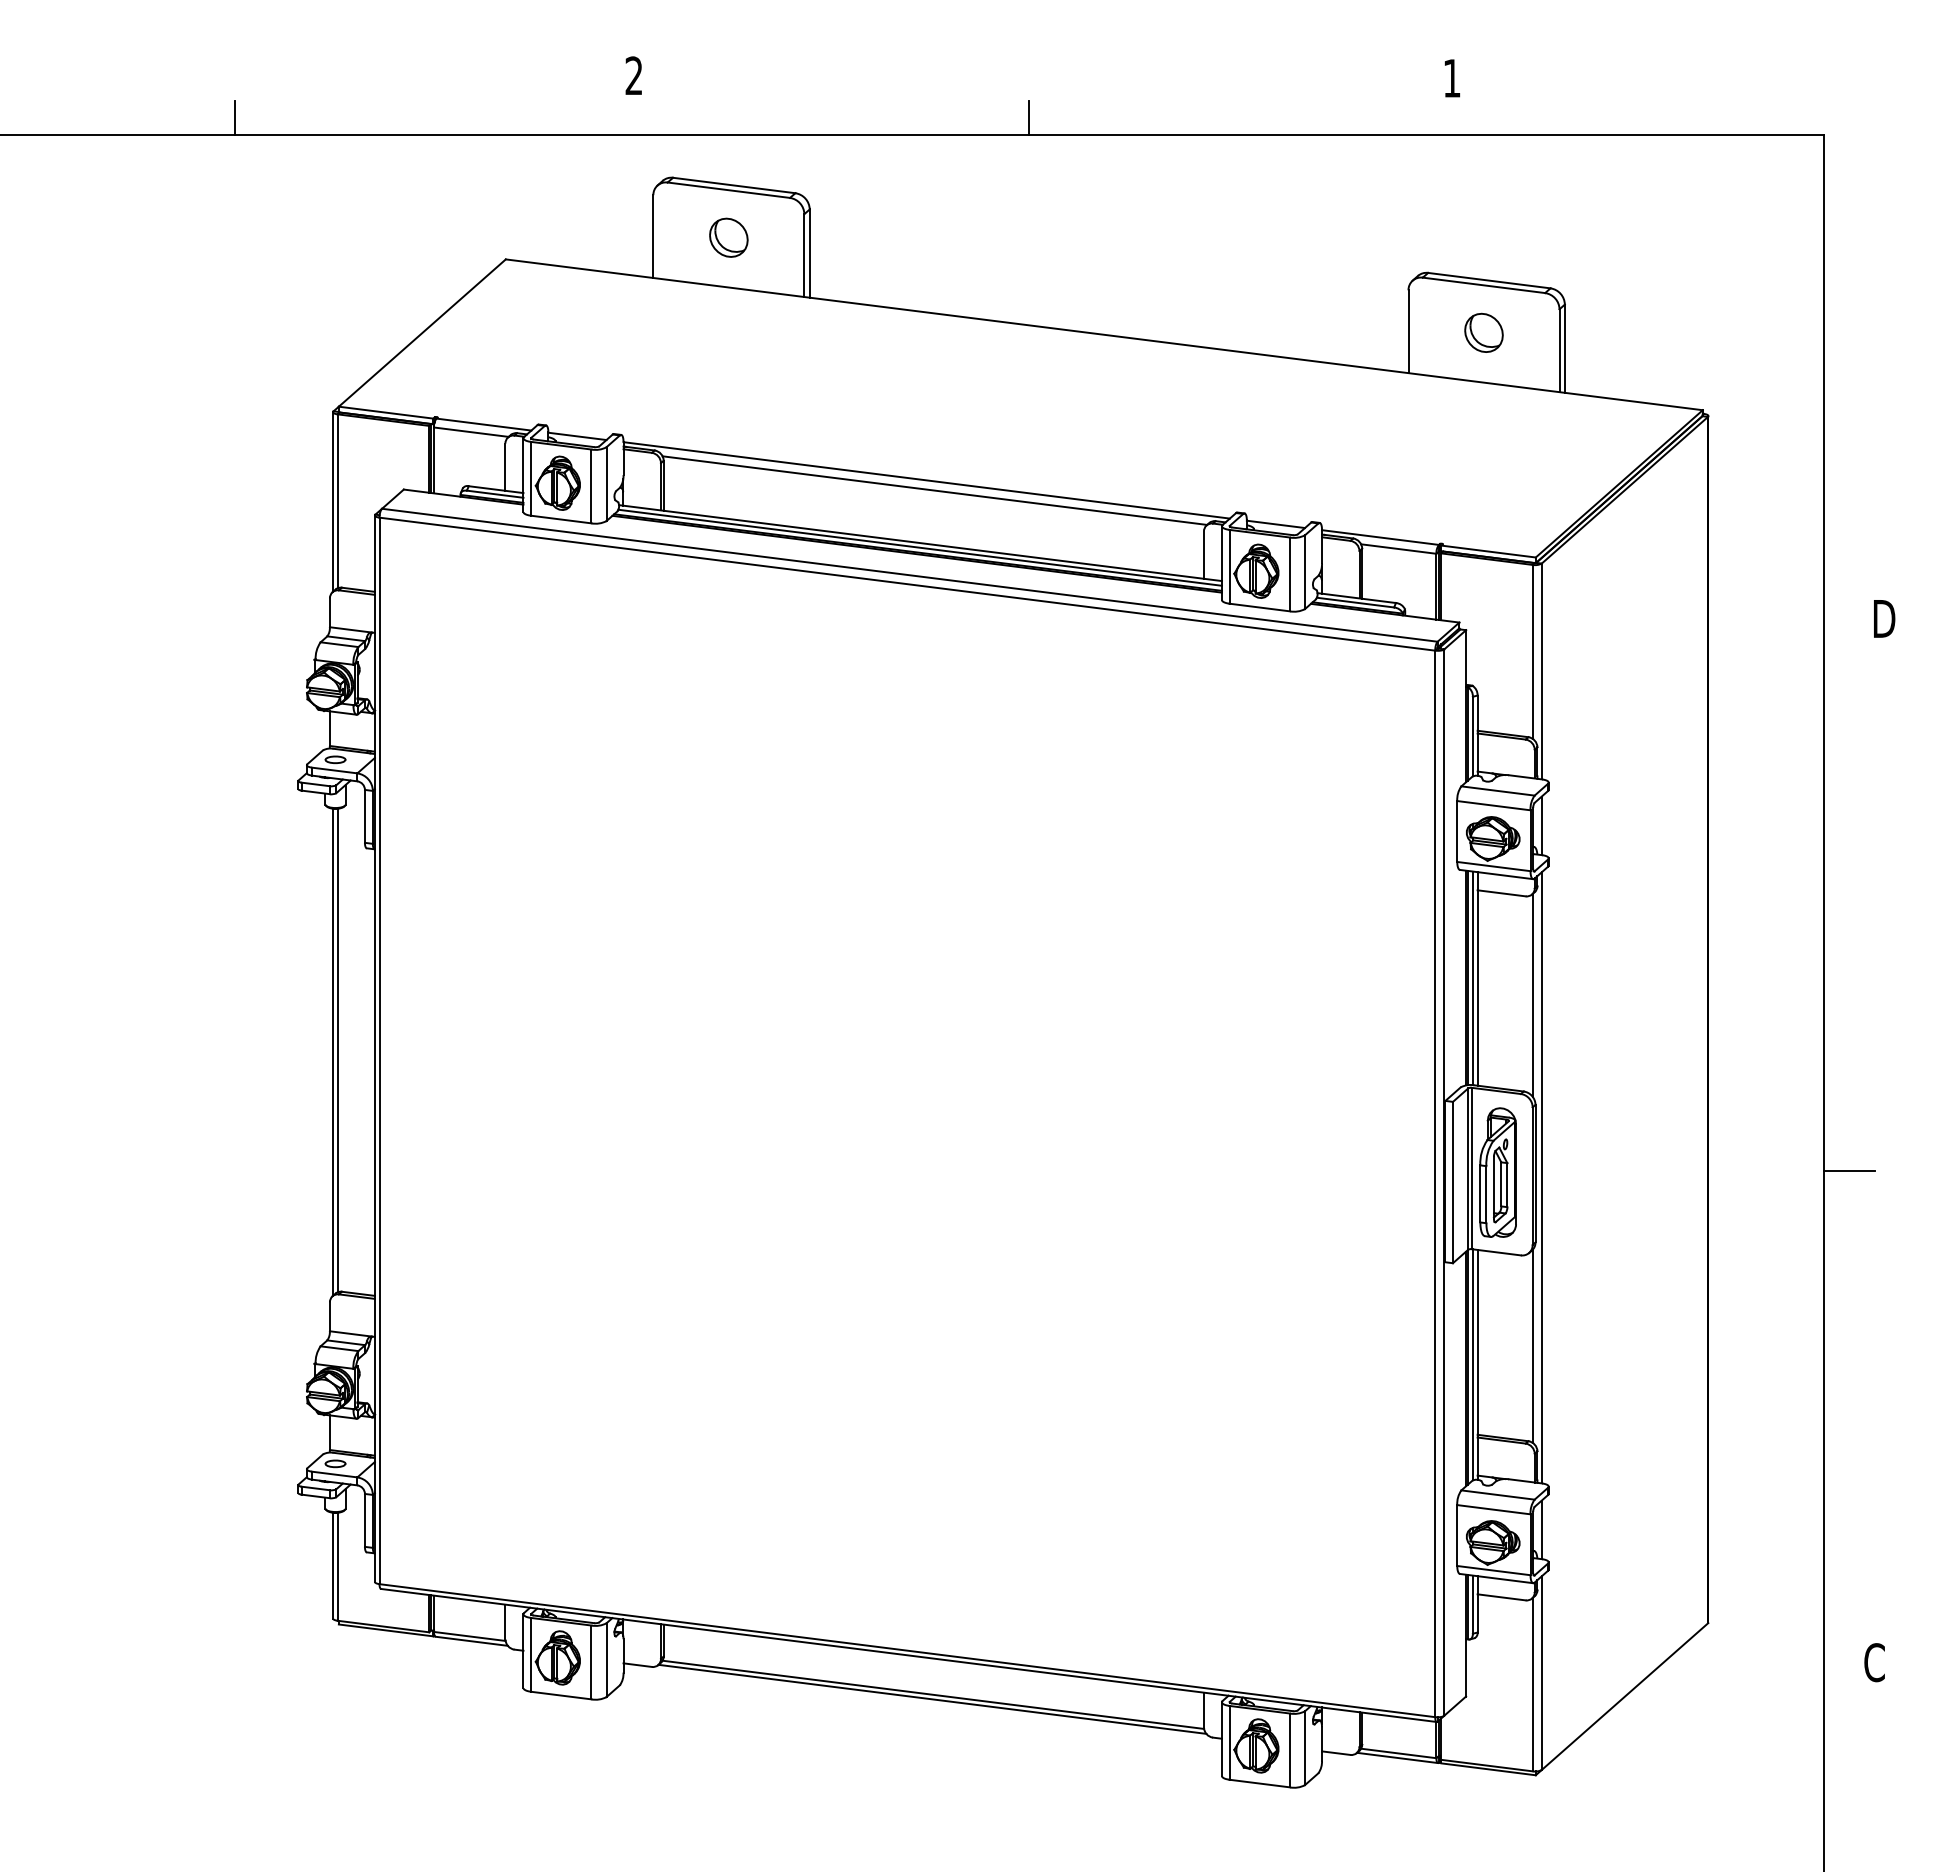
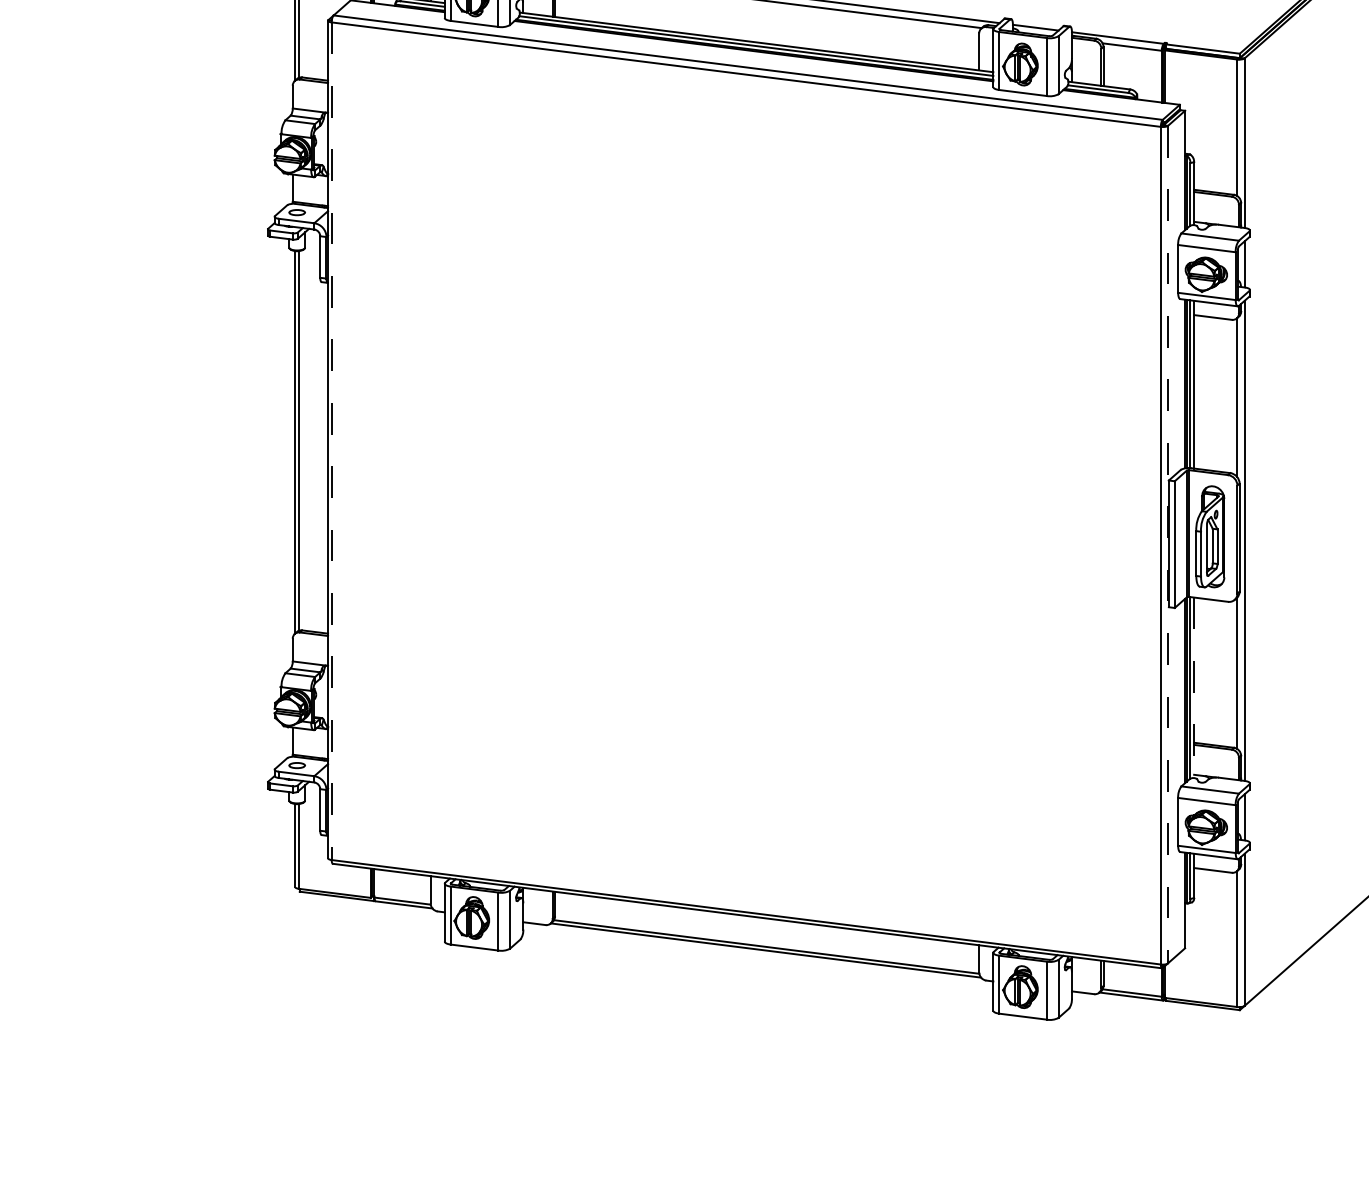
line: (379, 1051) -> (331, 441), solid -> dashed
line: (1444, 1183) -> (1168, 545), solid -> dashed
line: (1477, 1364) -> (1194, 687), solid -> dashed

